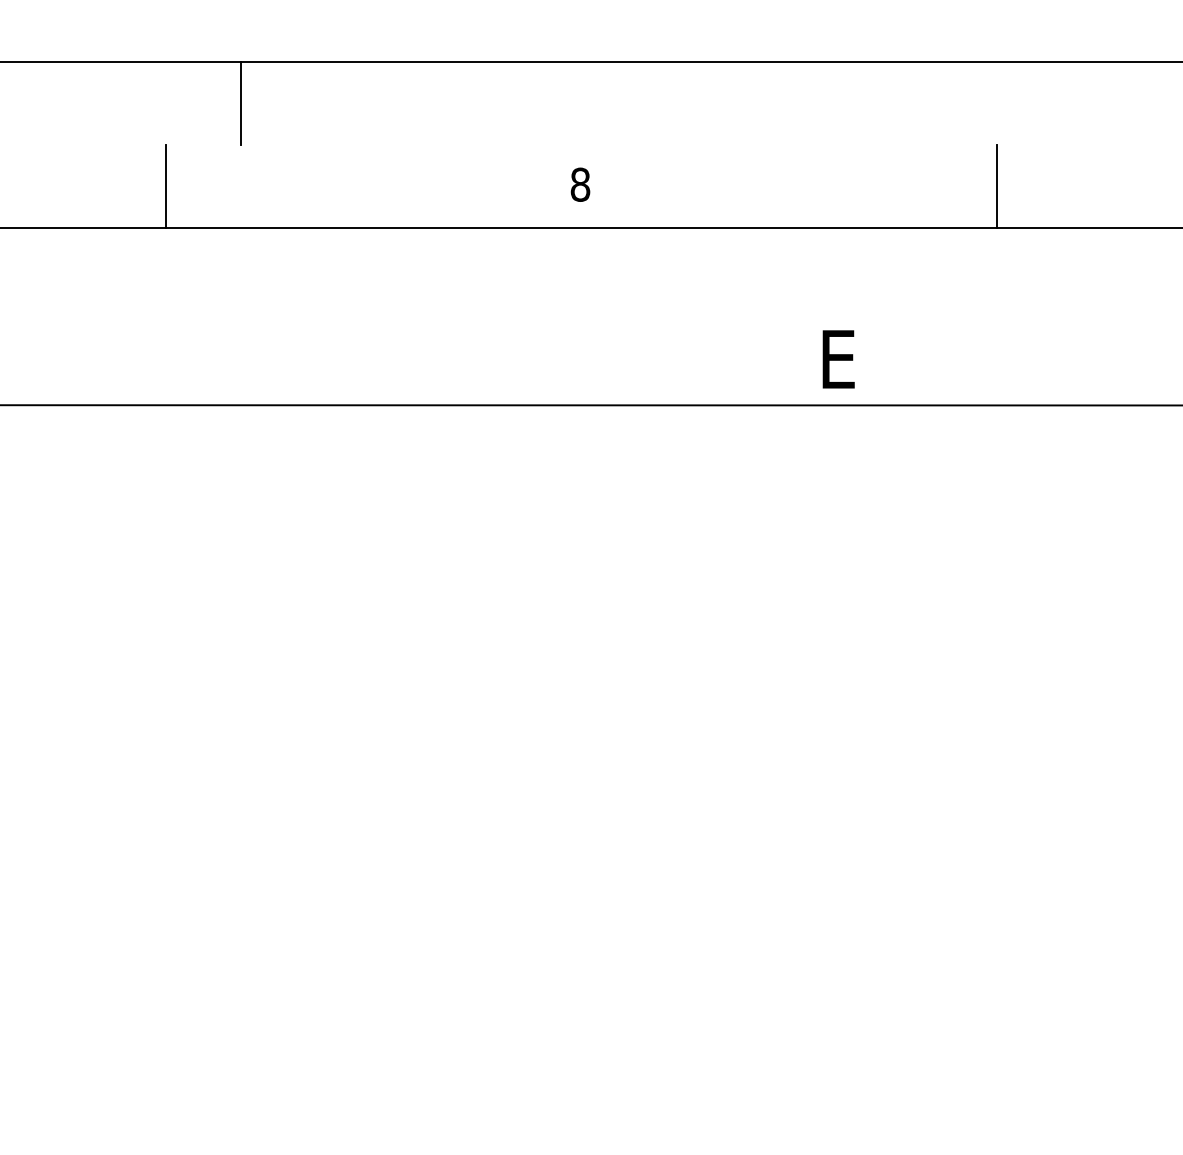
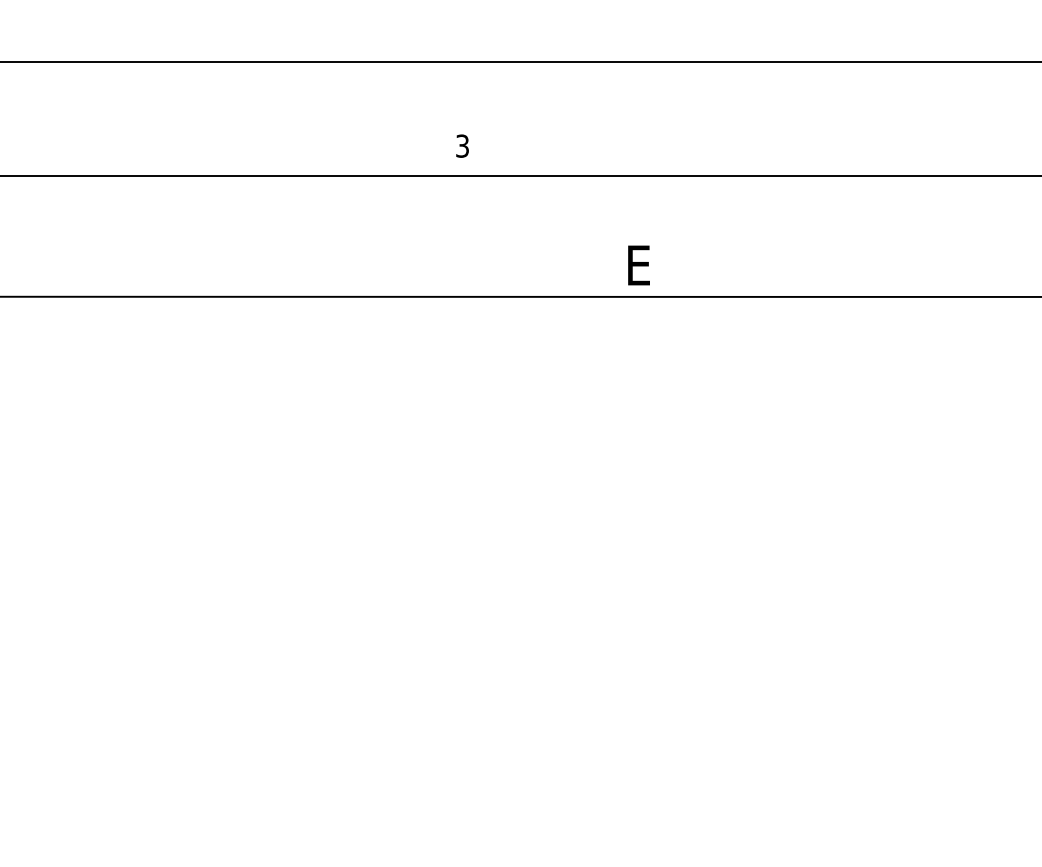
line: (240, 103) -> (230, 90), removed
text: (580, 183) -> (462, 145), 8 -> 3
line: (166, 186) -> (179, 147), removed
line: (997, 186) -> (747, 147), removed

